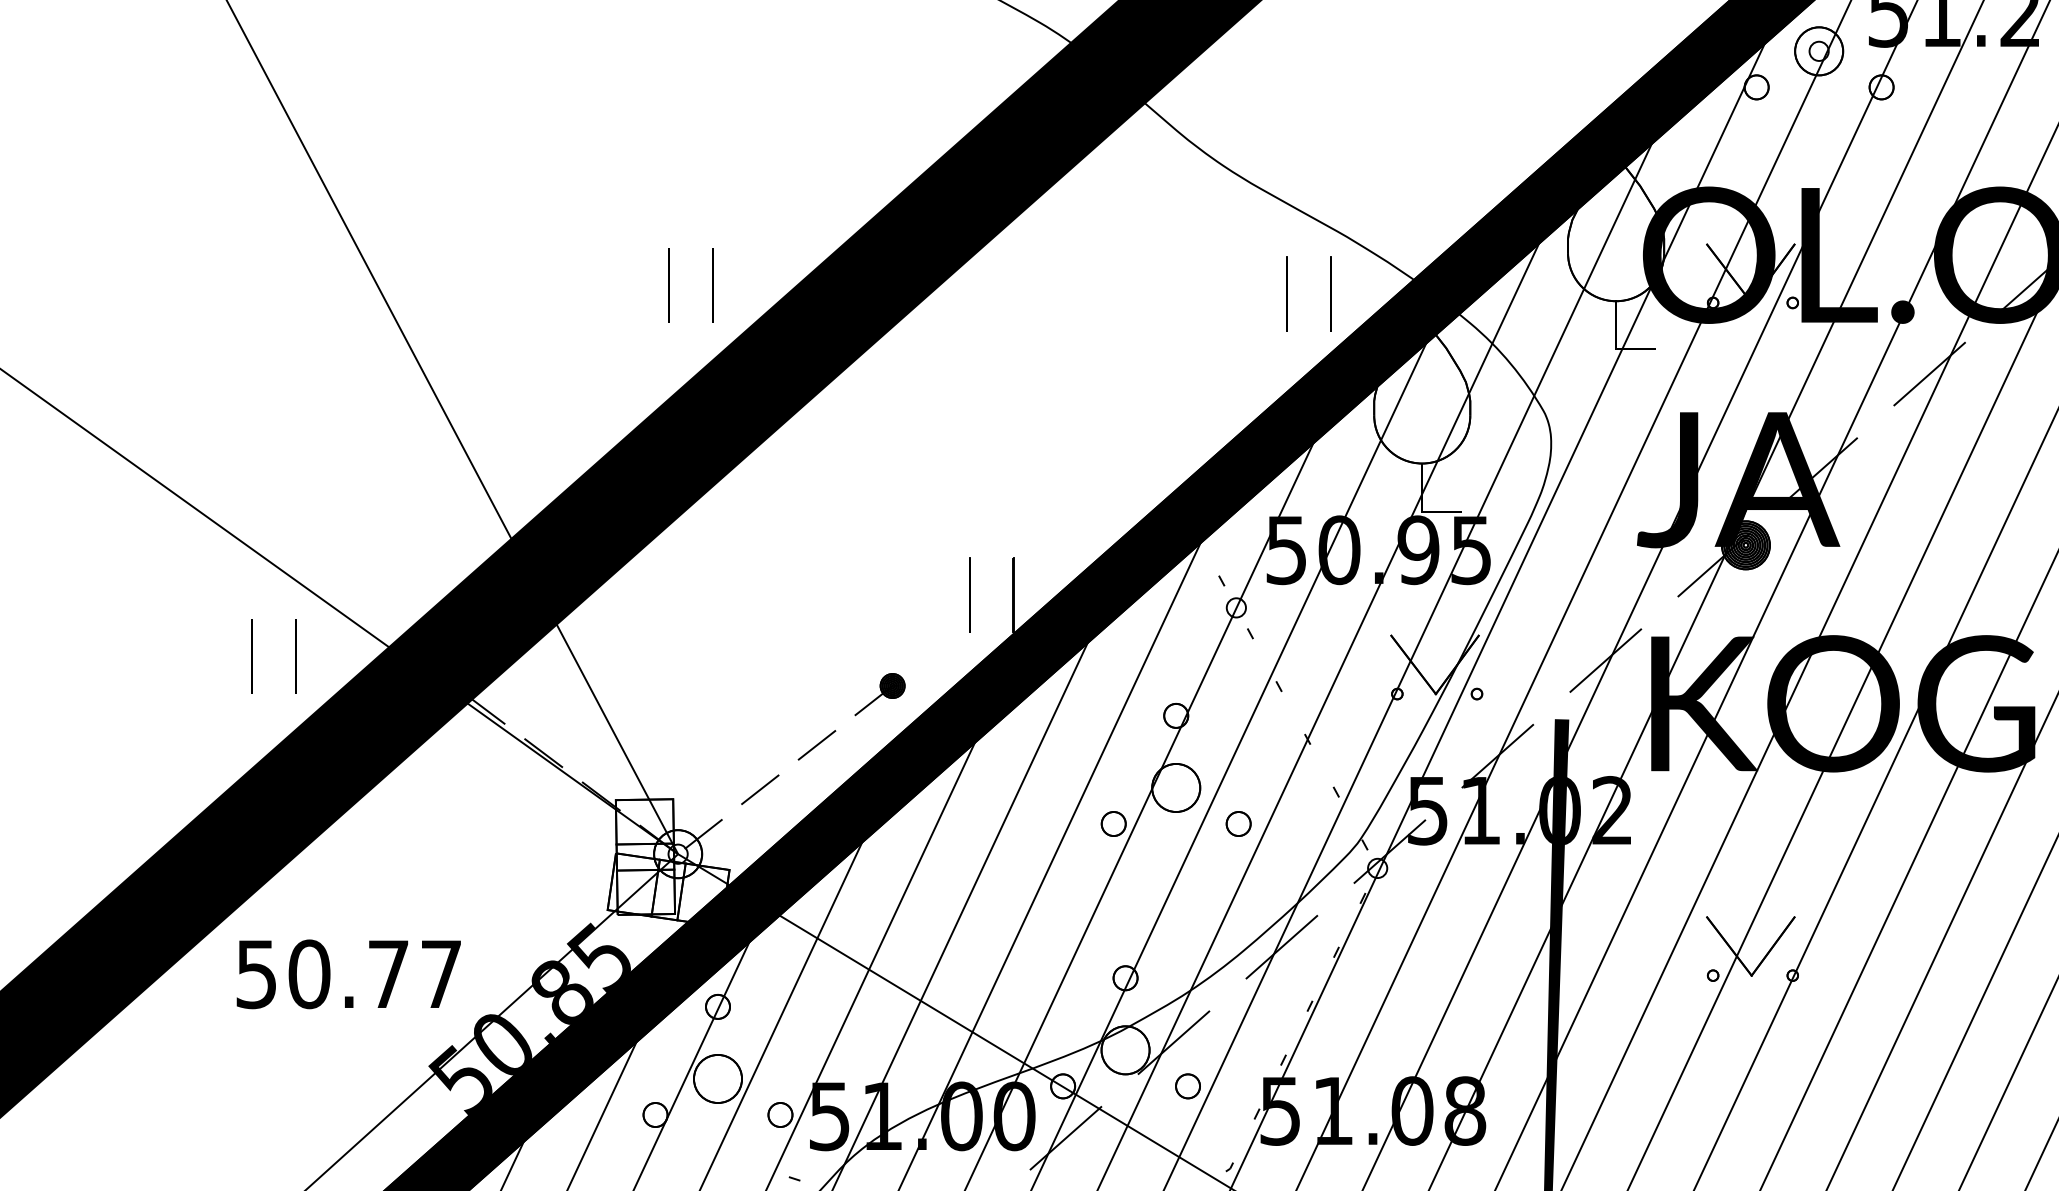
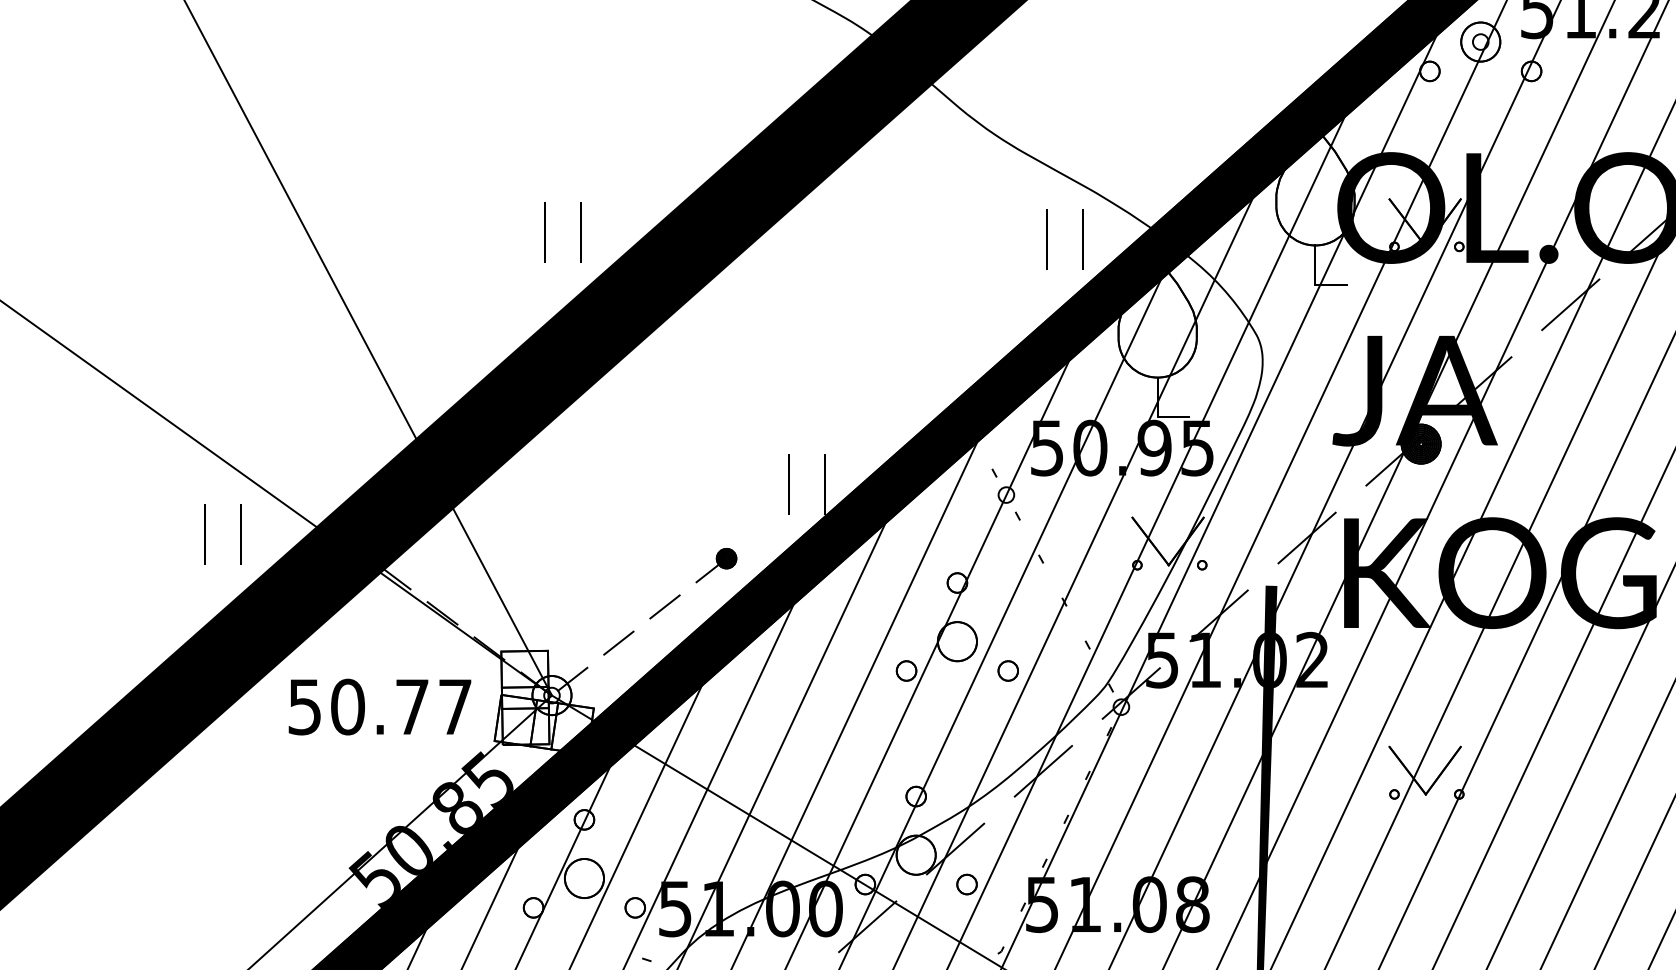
text: (348, 974) -> (379, 707), moved

